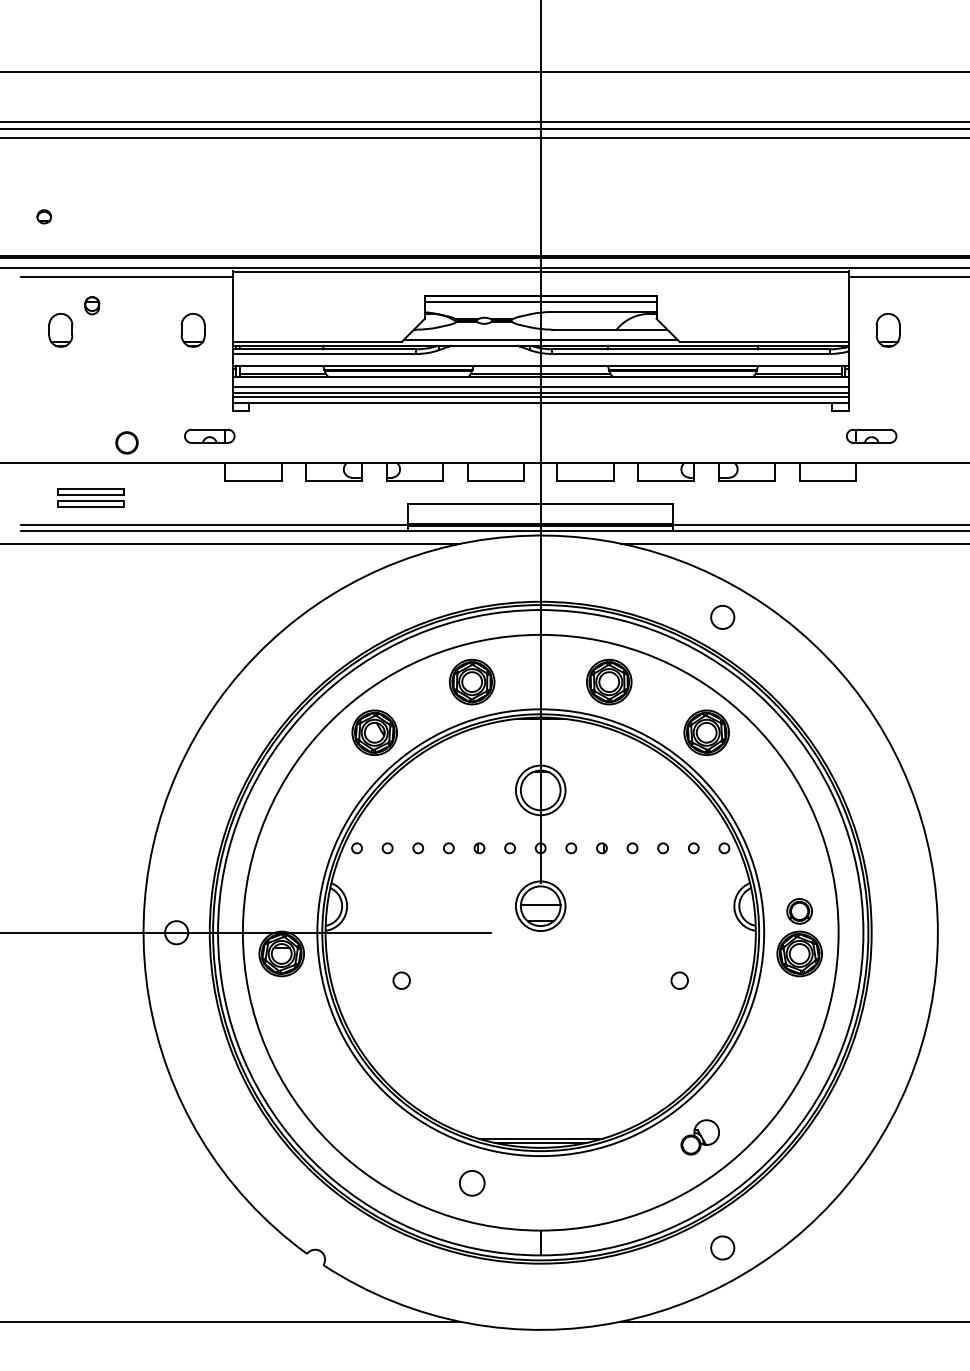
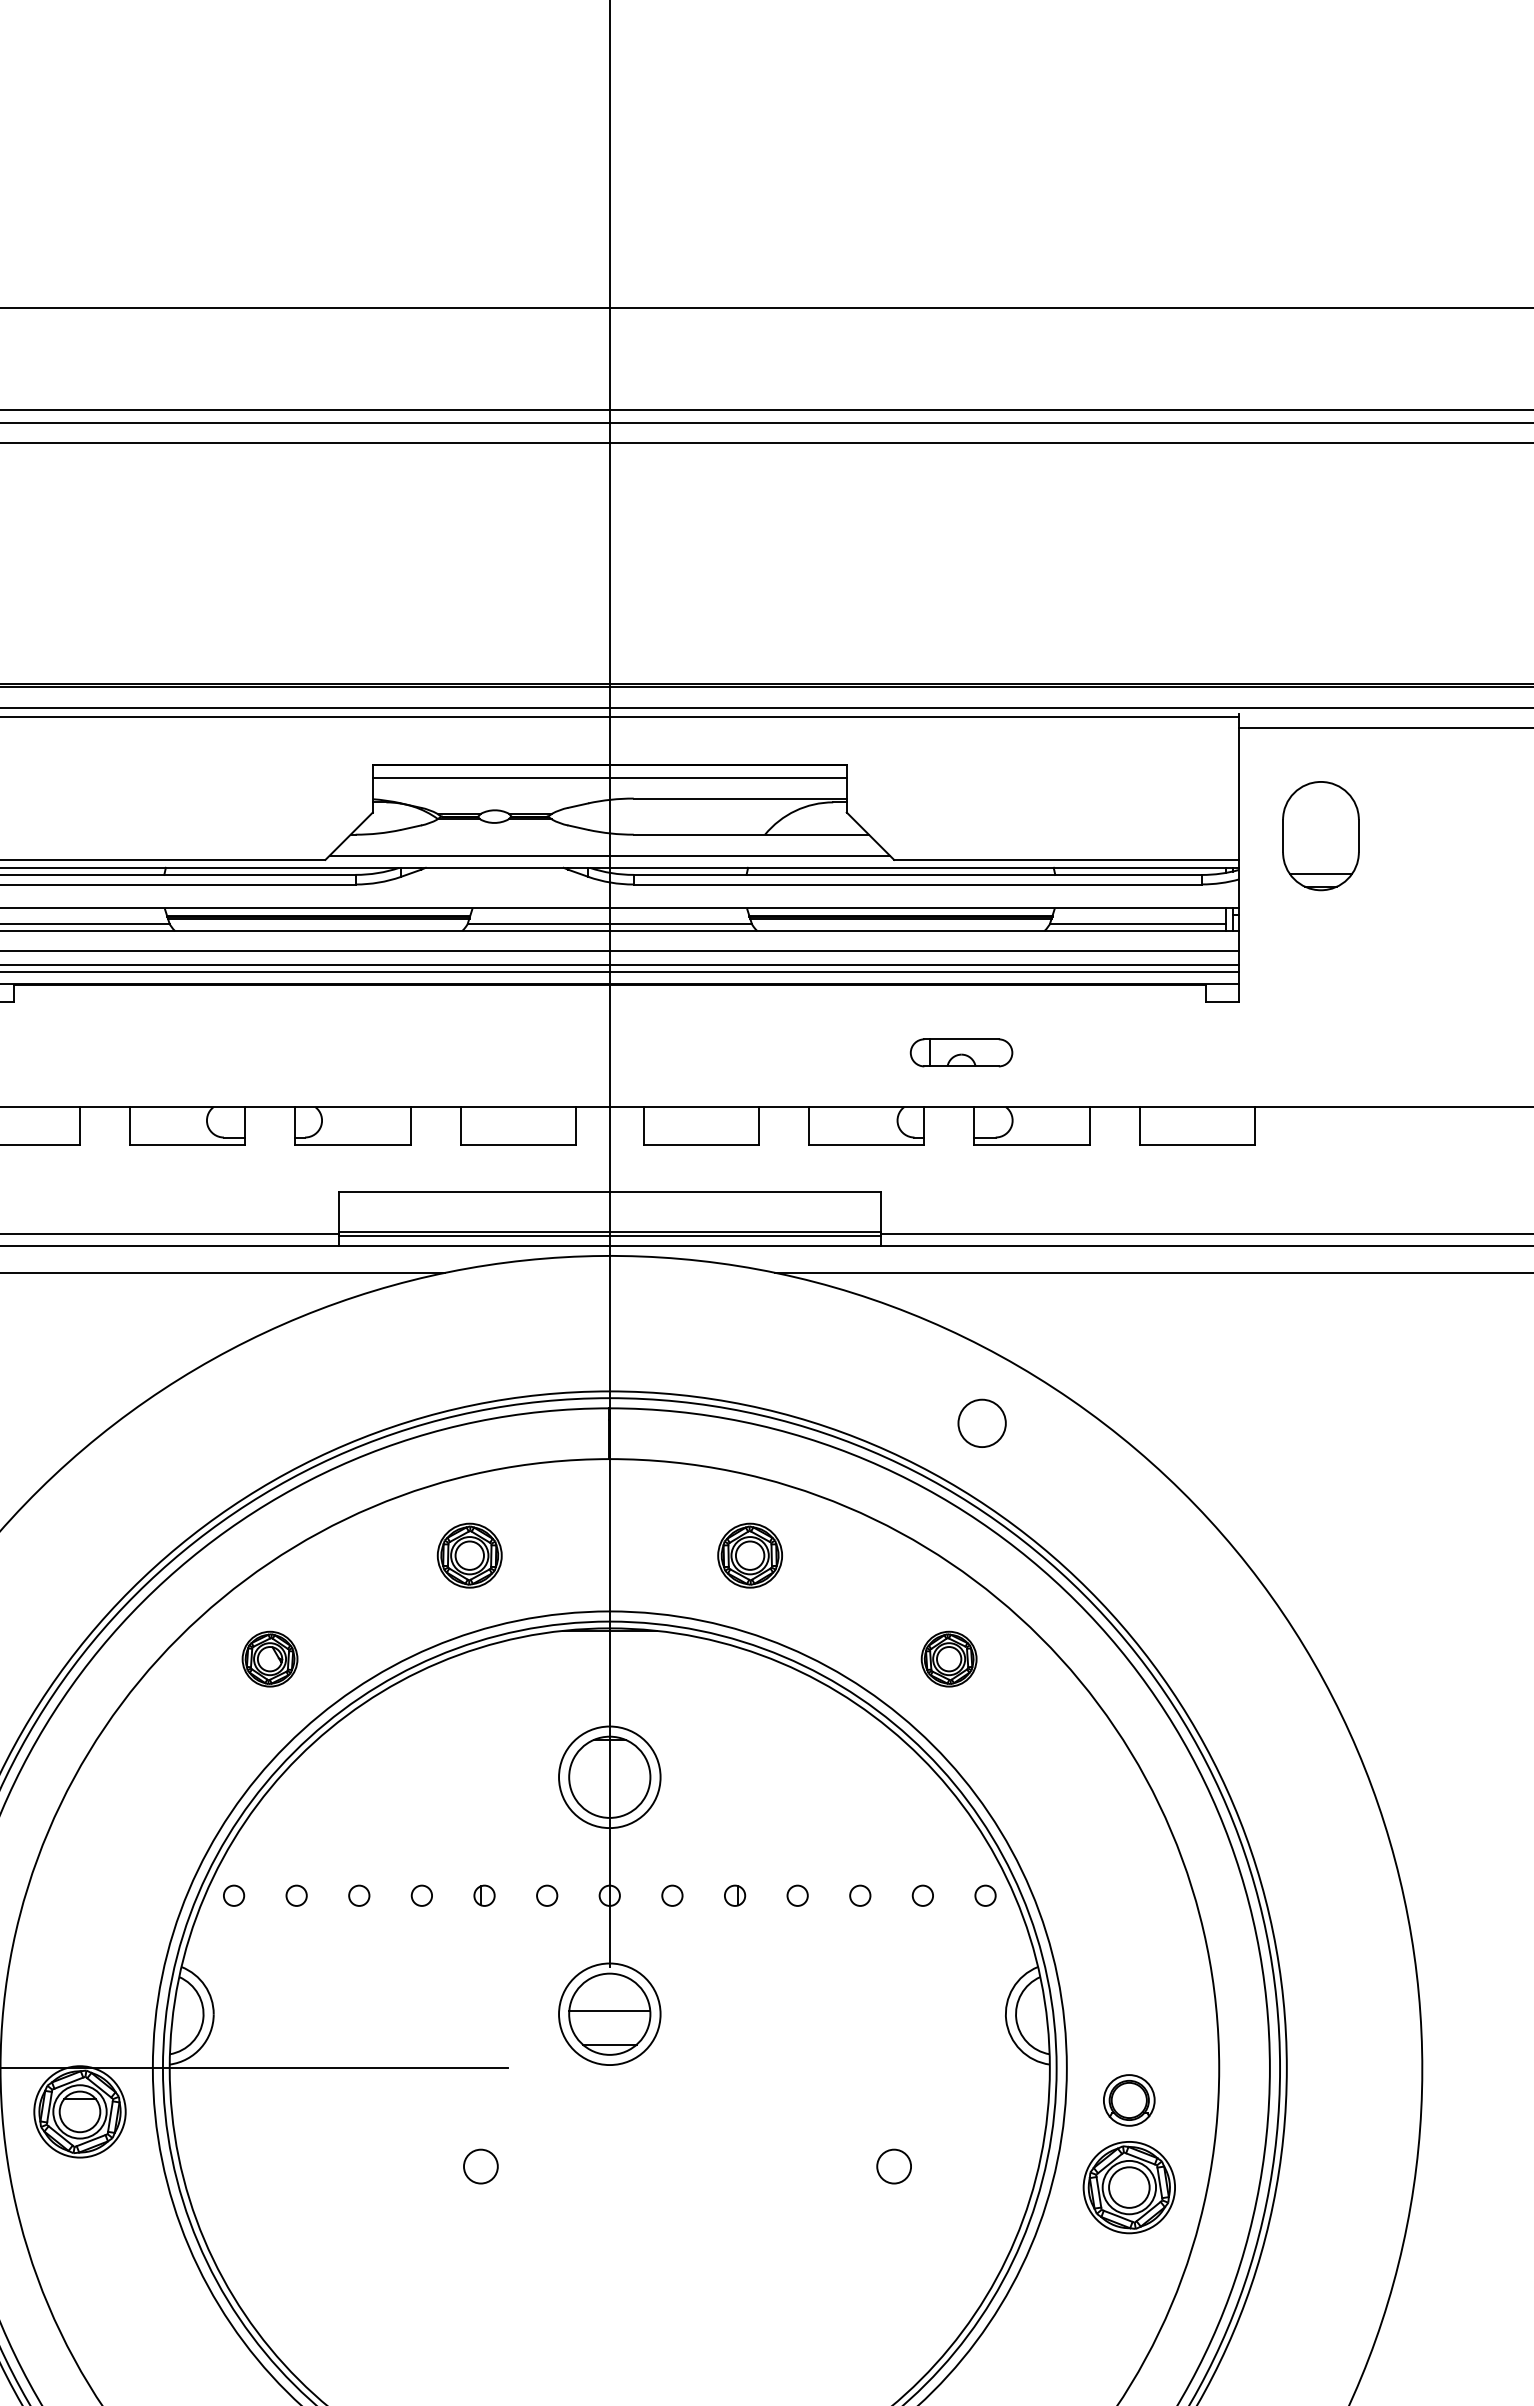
part: (887, 330) -> (1319, 836), size x1.6
part: (871, 435) -> (961, 1051), moved
part: (472, 681) -> (470, 1554), size x0.7
part: (609, 681) -> (750, 1554), size x0.7
part: (374, 732) -> (269, 1658), size x0.6
part: (706, 732) -> (948, 1658), size x0.6
part: (799, 937) -> (1128, 2153), moved
circle: (401, 980) -> (480, 2166), moved

